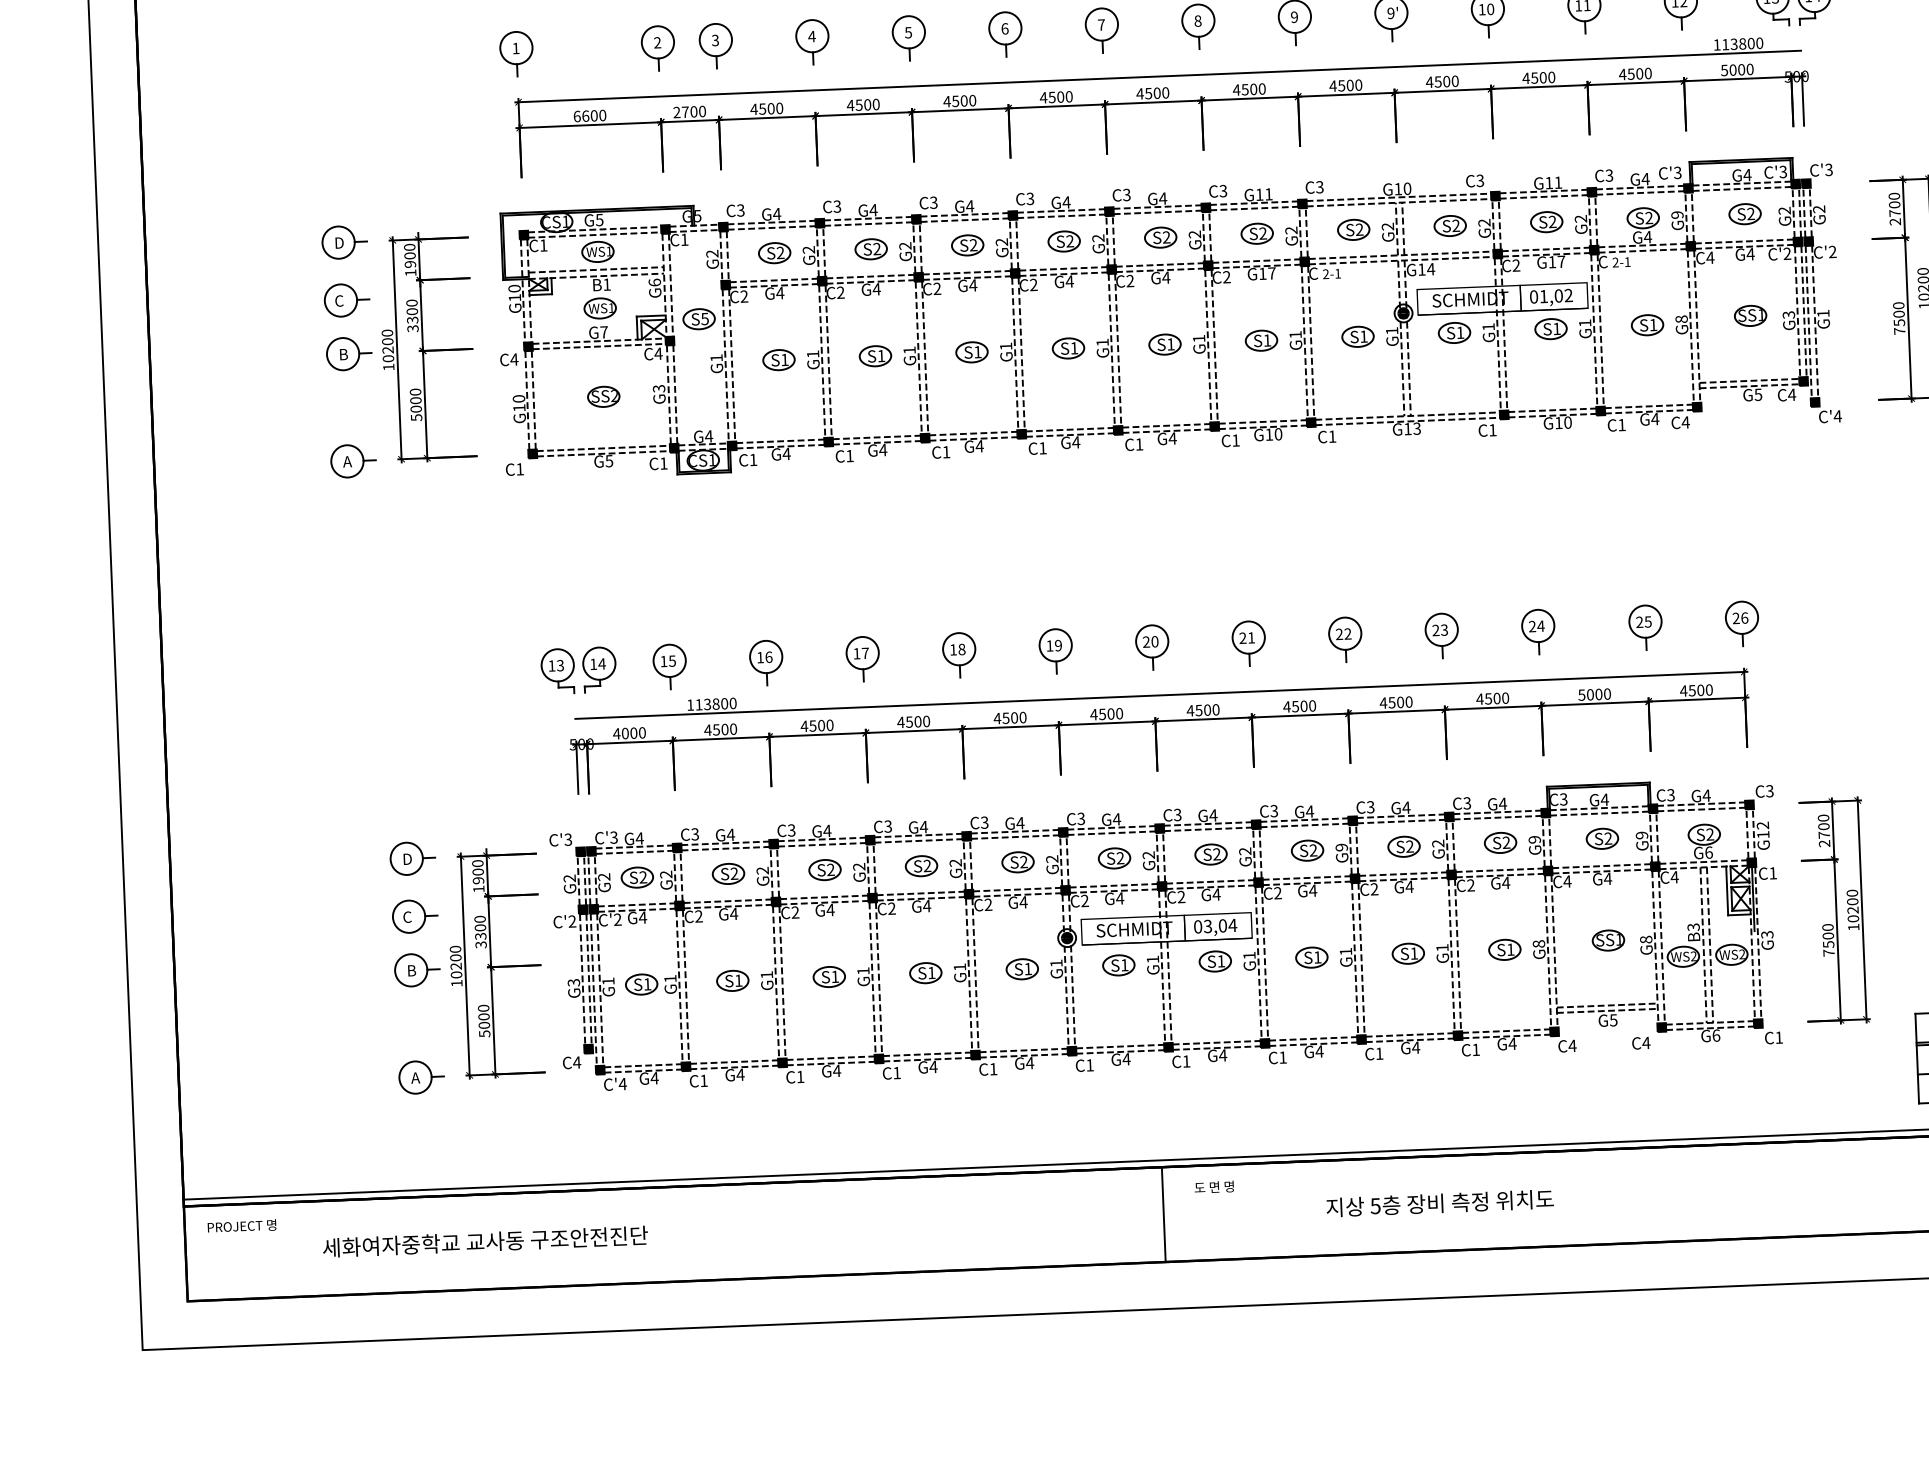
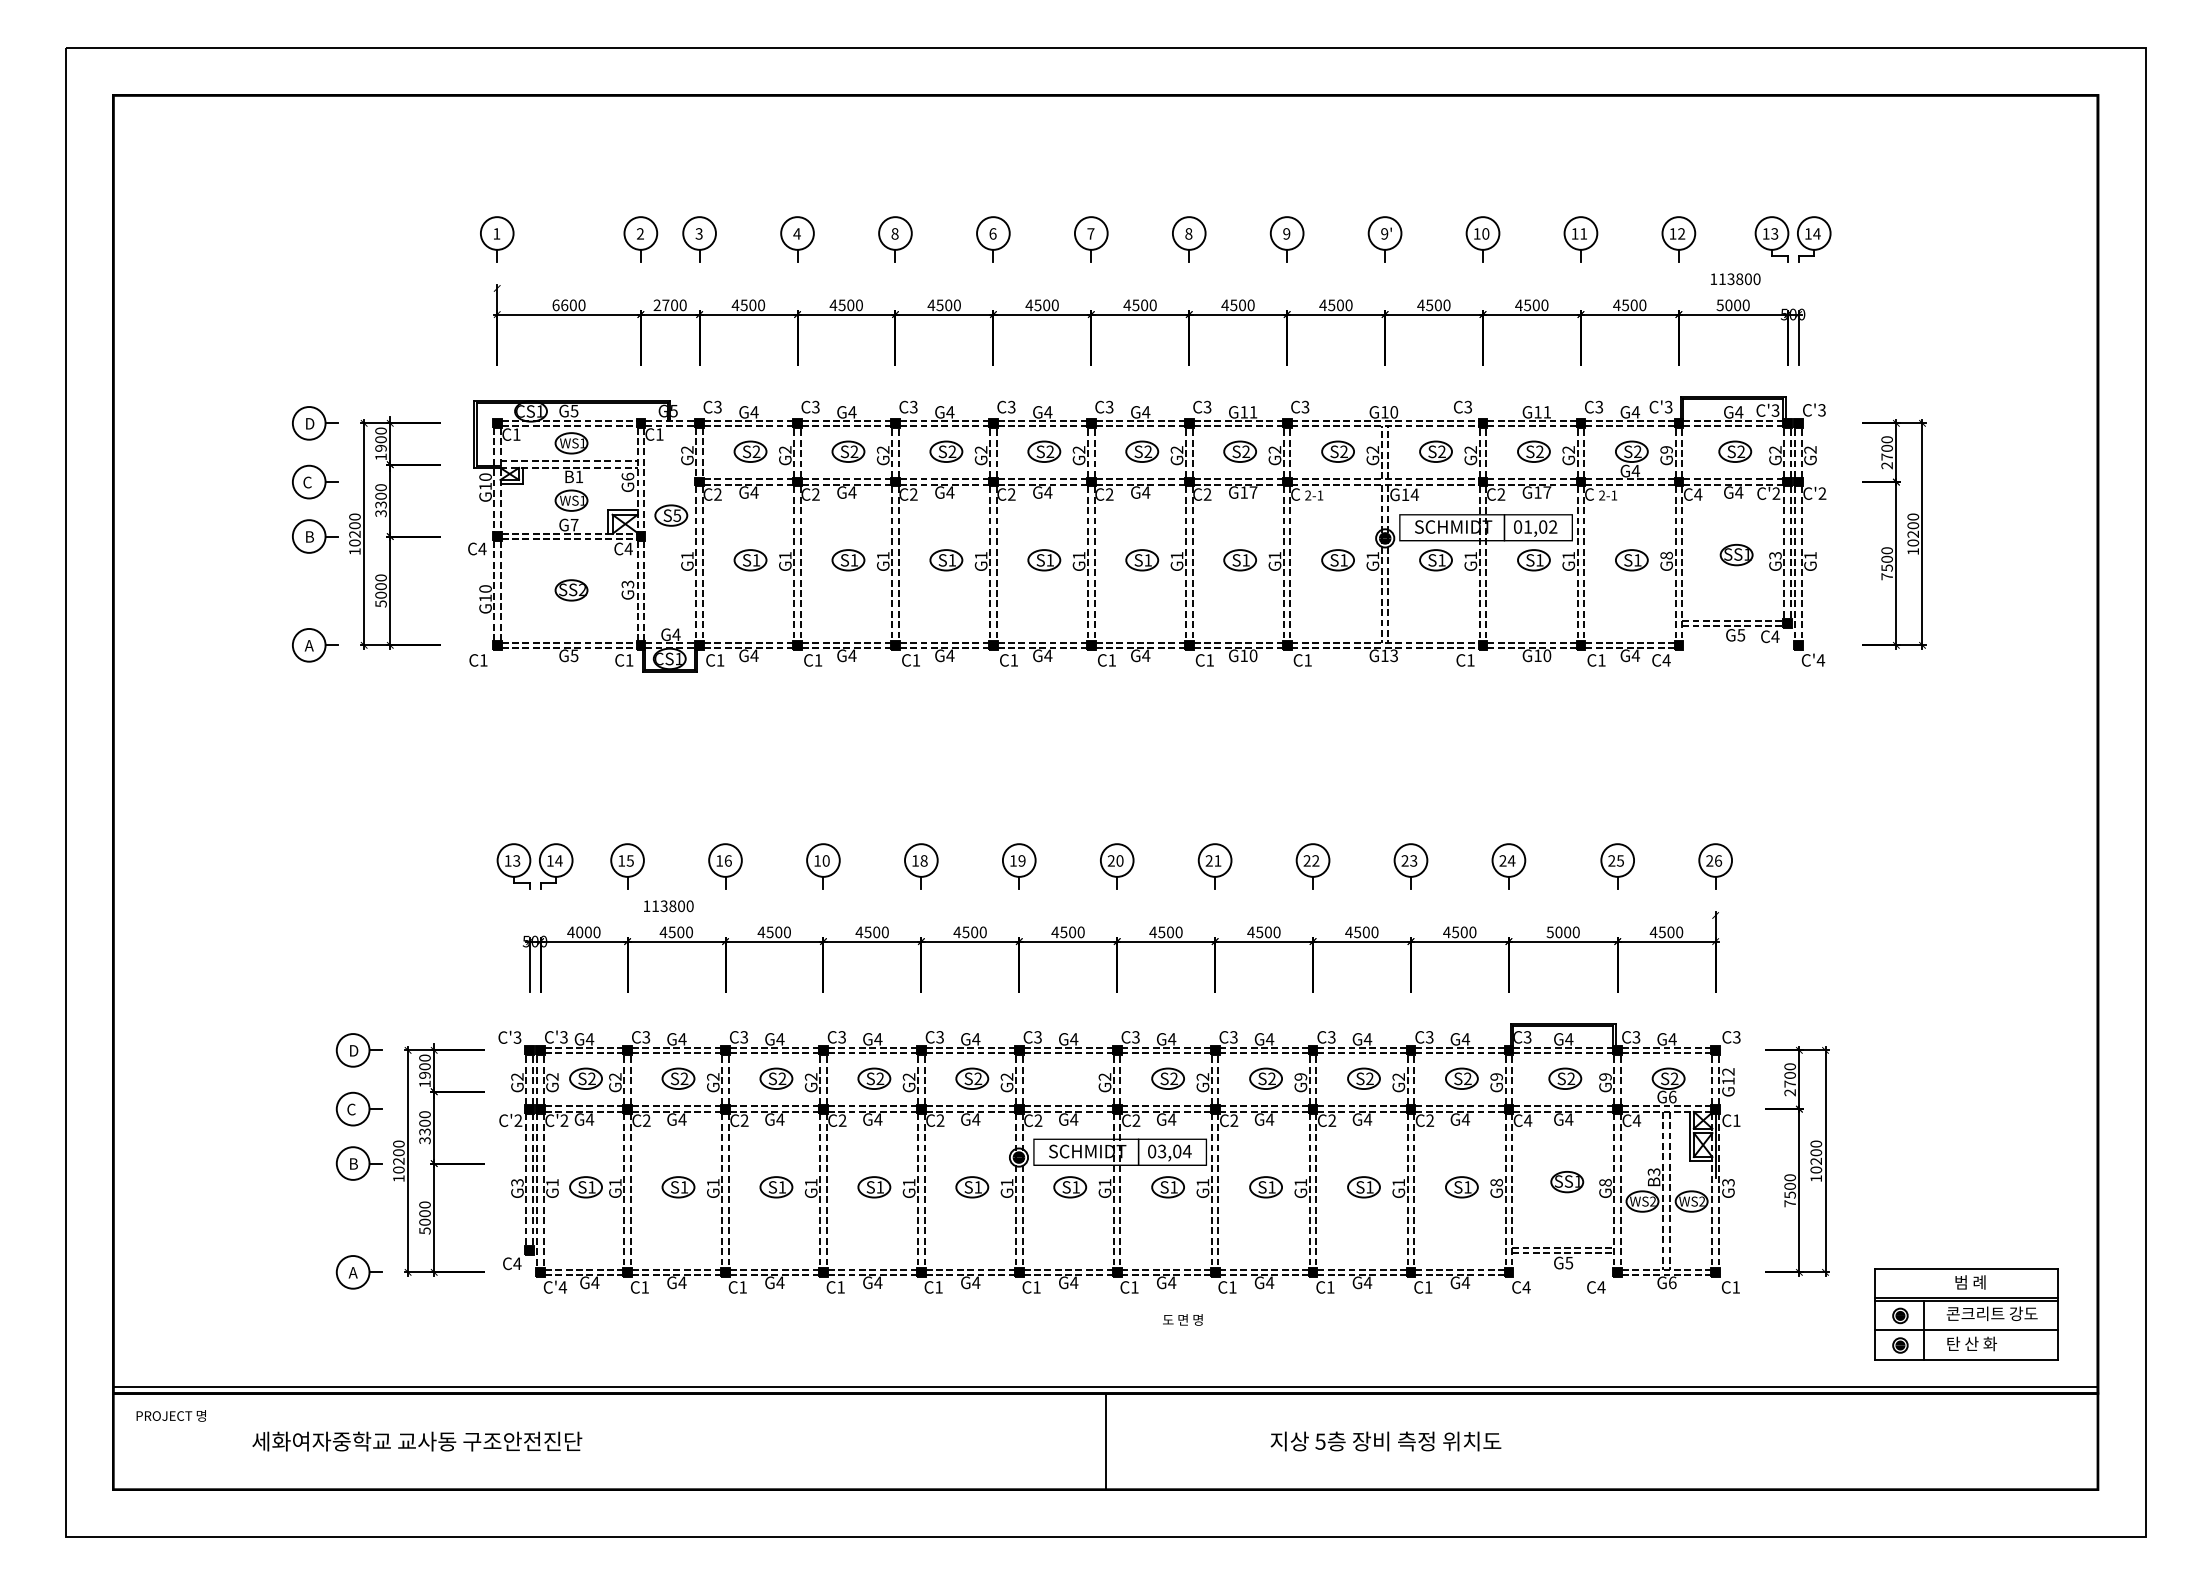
text: (907, 32) -> (894, 233), 5 -> 8
line: (1157, 76) -> (1145, 288), removed
text: (864, 653) -> (825, 860), 17 -> 10
line: (1160, 695) -> (1123, 915), removed
part: (1114, 858) -> (1070, 1078), removed
text: (1213, 1186) -> (1182, 1319), moved

